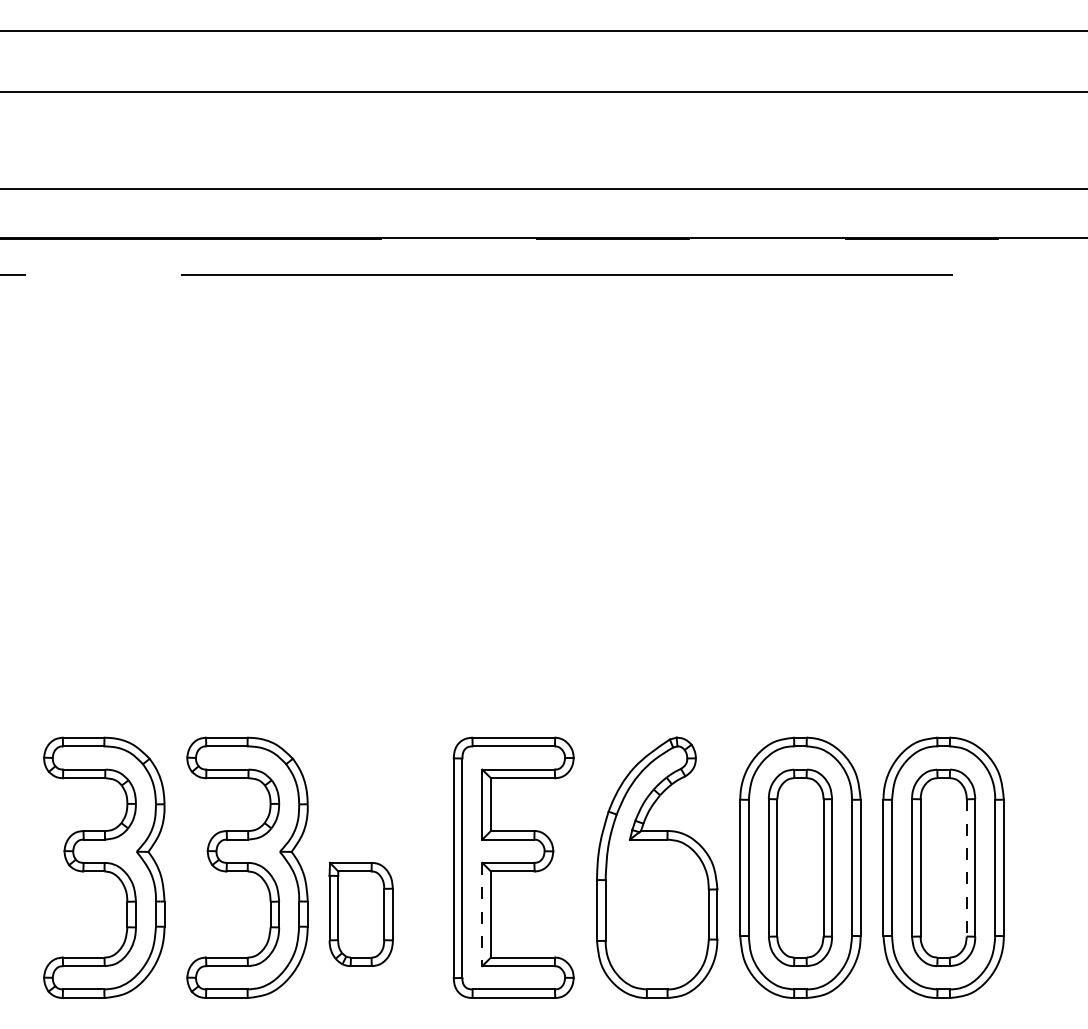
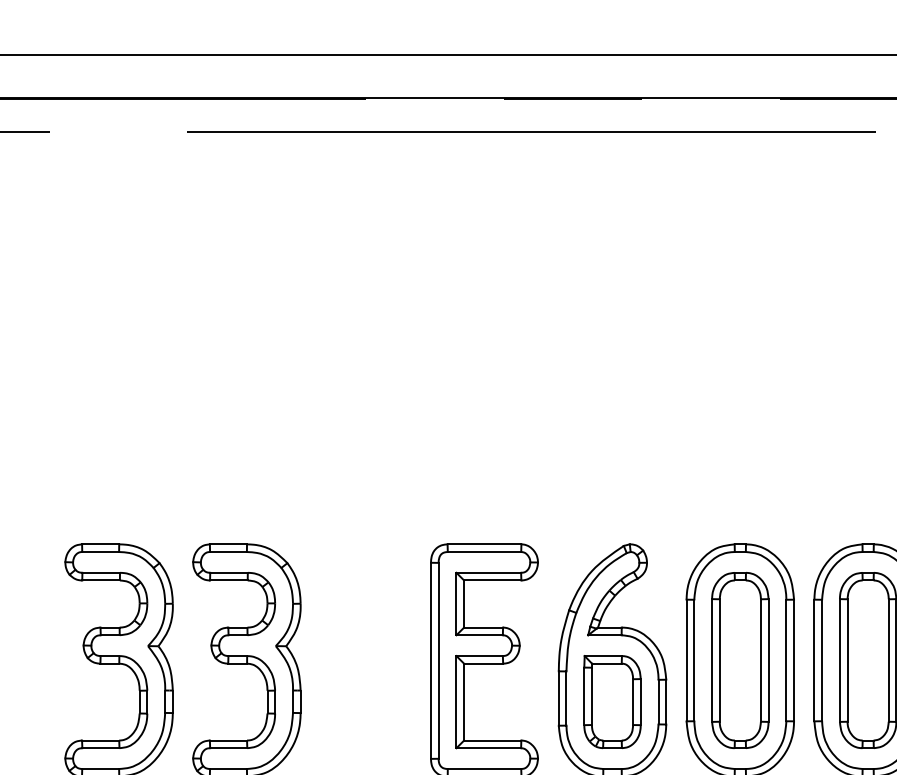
line: (966, 867) -> (888, 660), dashed -> solid
part: (360, 913) -> (611, 701), moved
line: (482, 914) -> (456, 702), dashed -> solid

